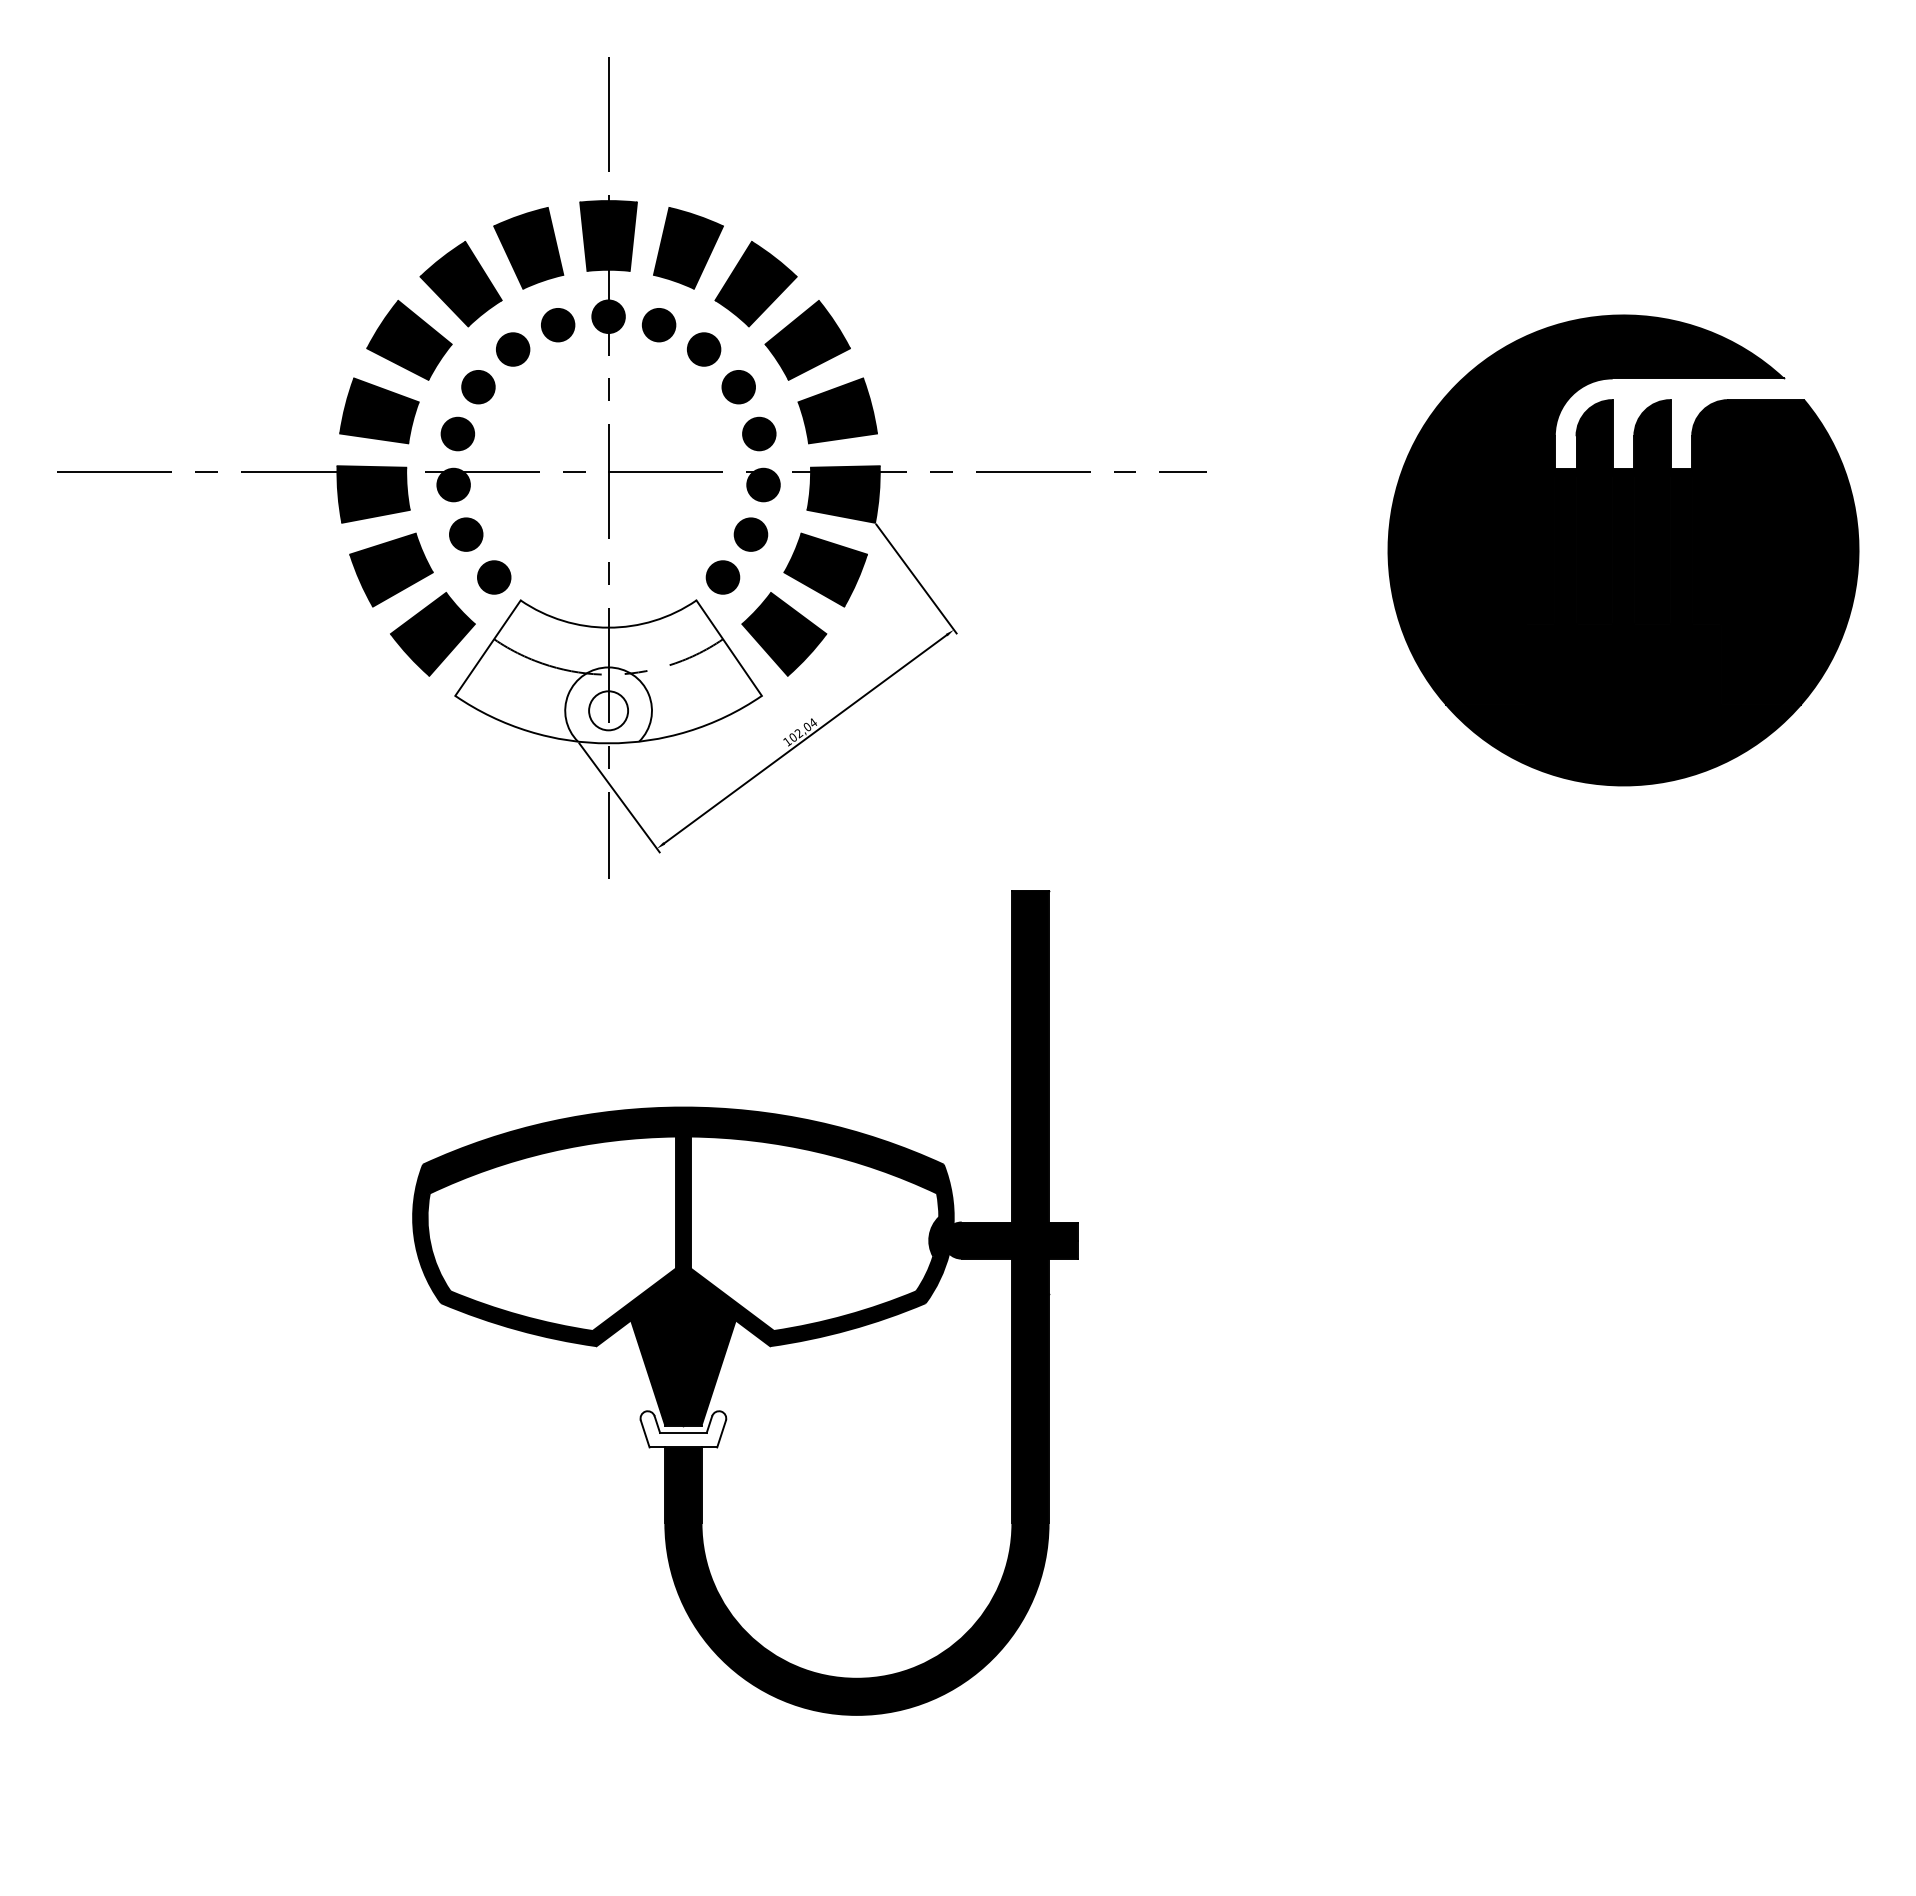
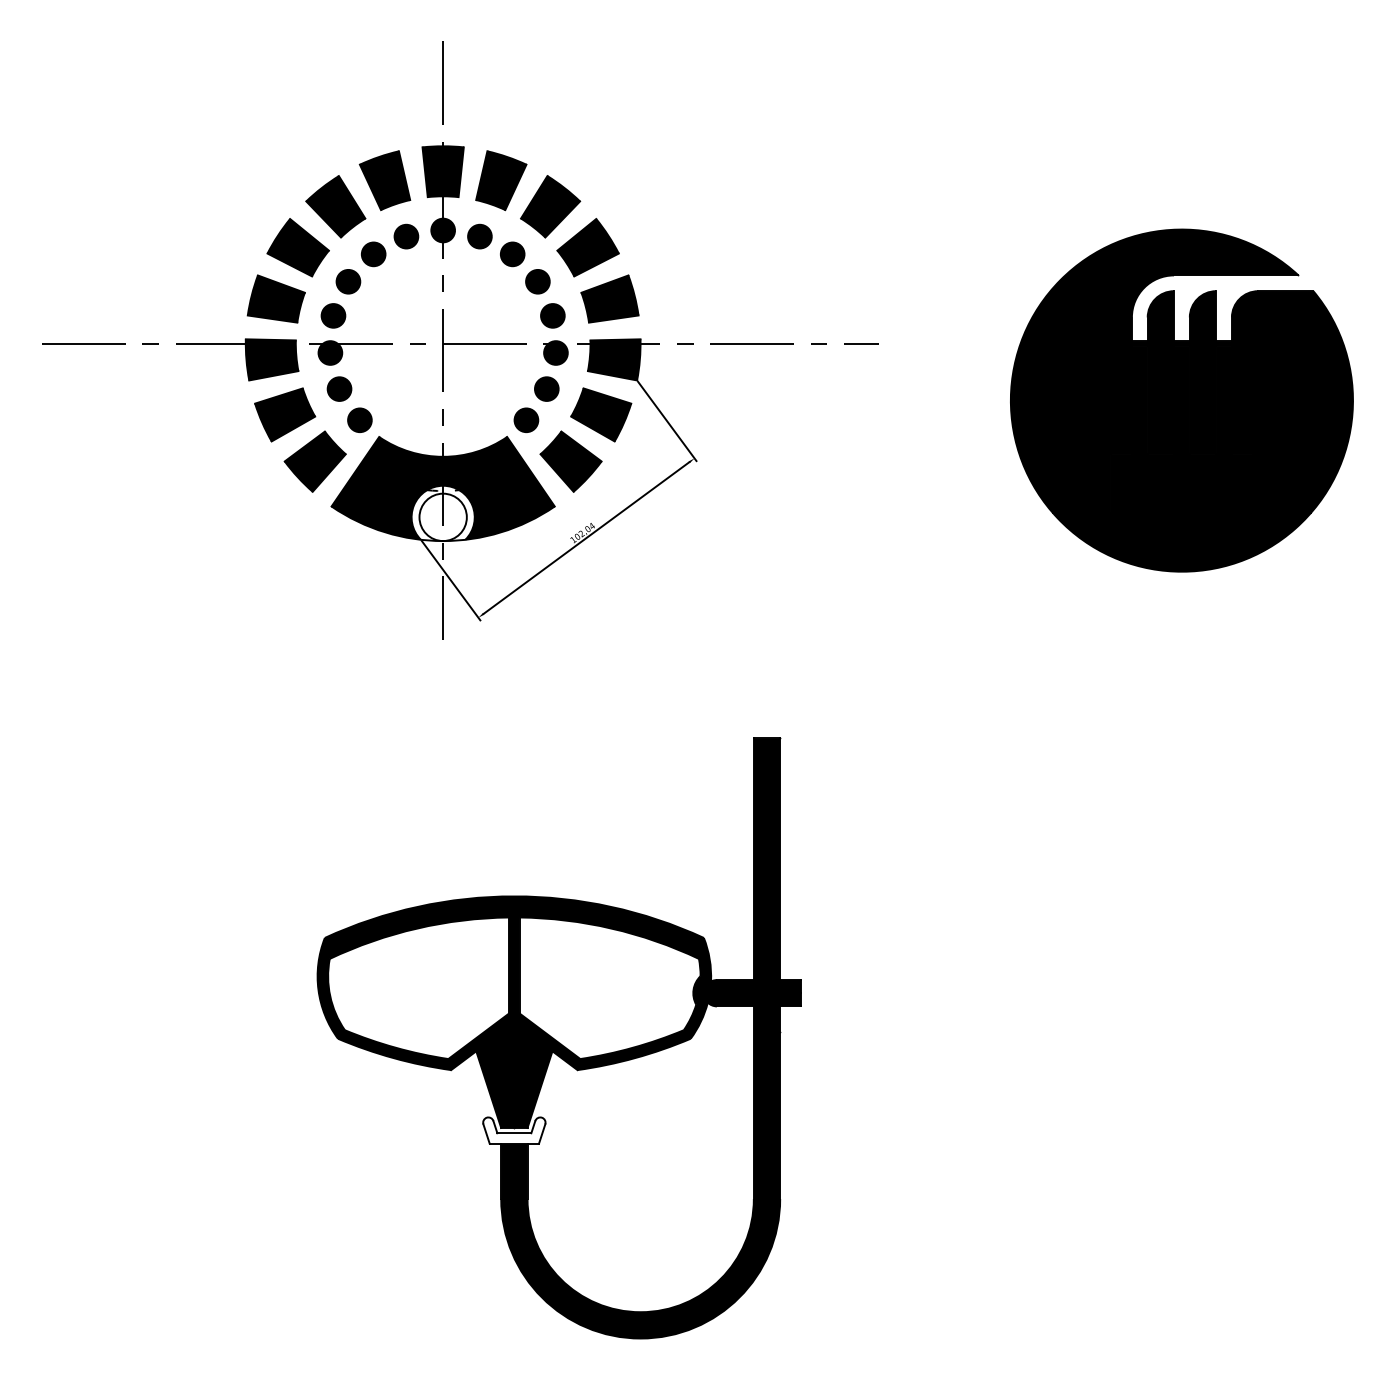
fill: (608, 670) -> (443, 488), added
circle: (608, 710) -> (443, 517), size x1.67
part: (745, 1302) -> (559, 1038), moved

